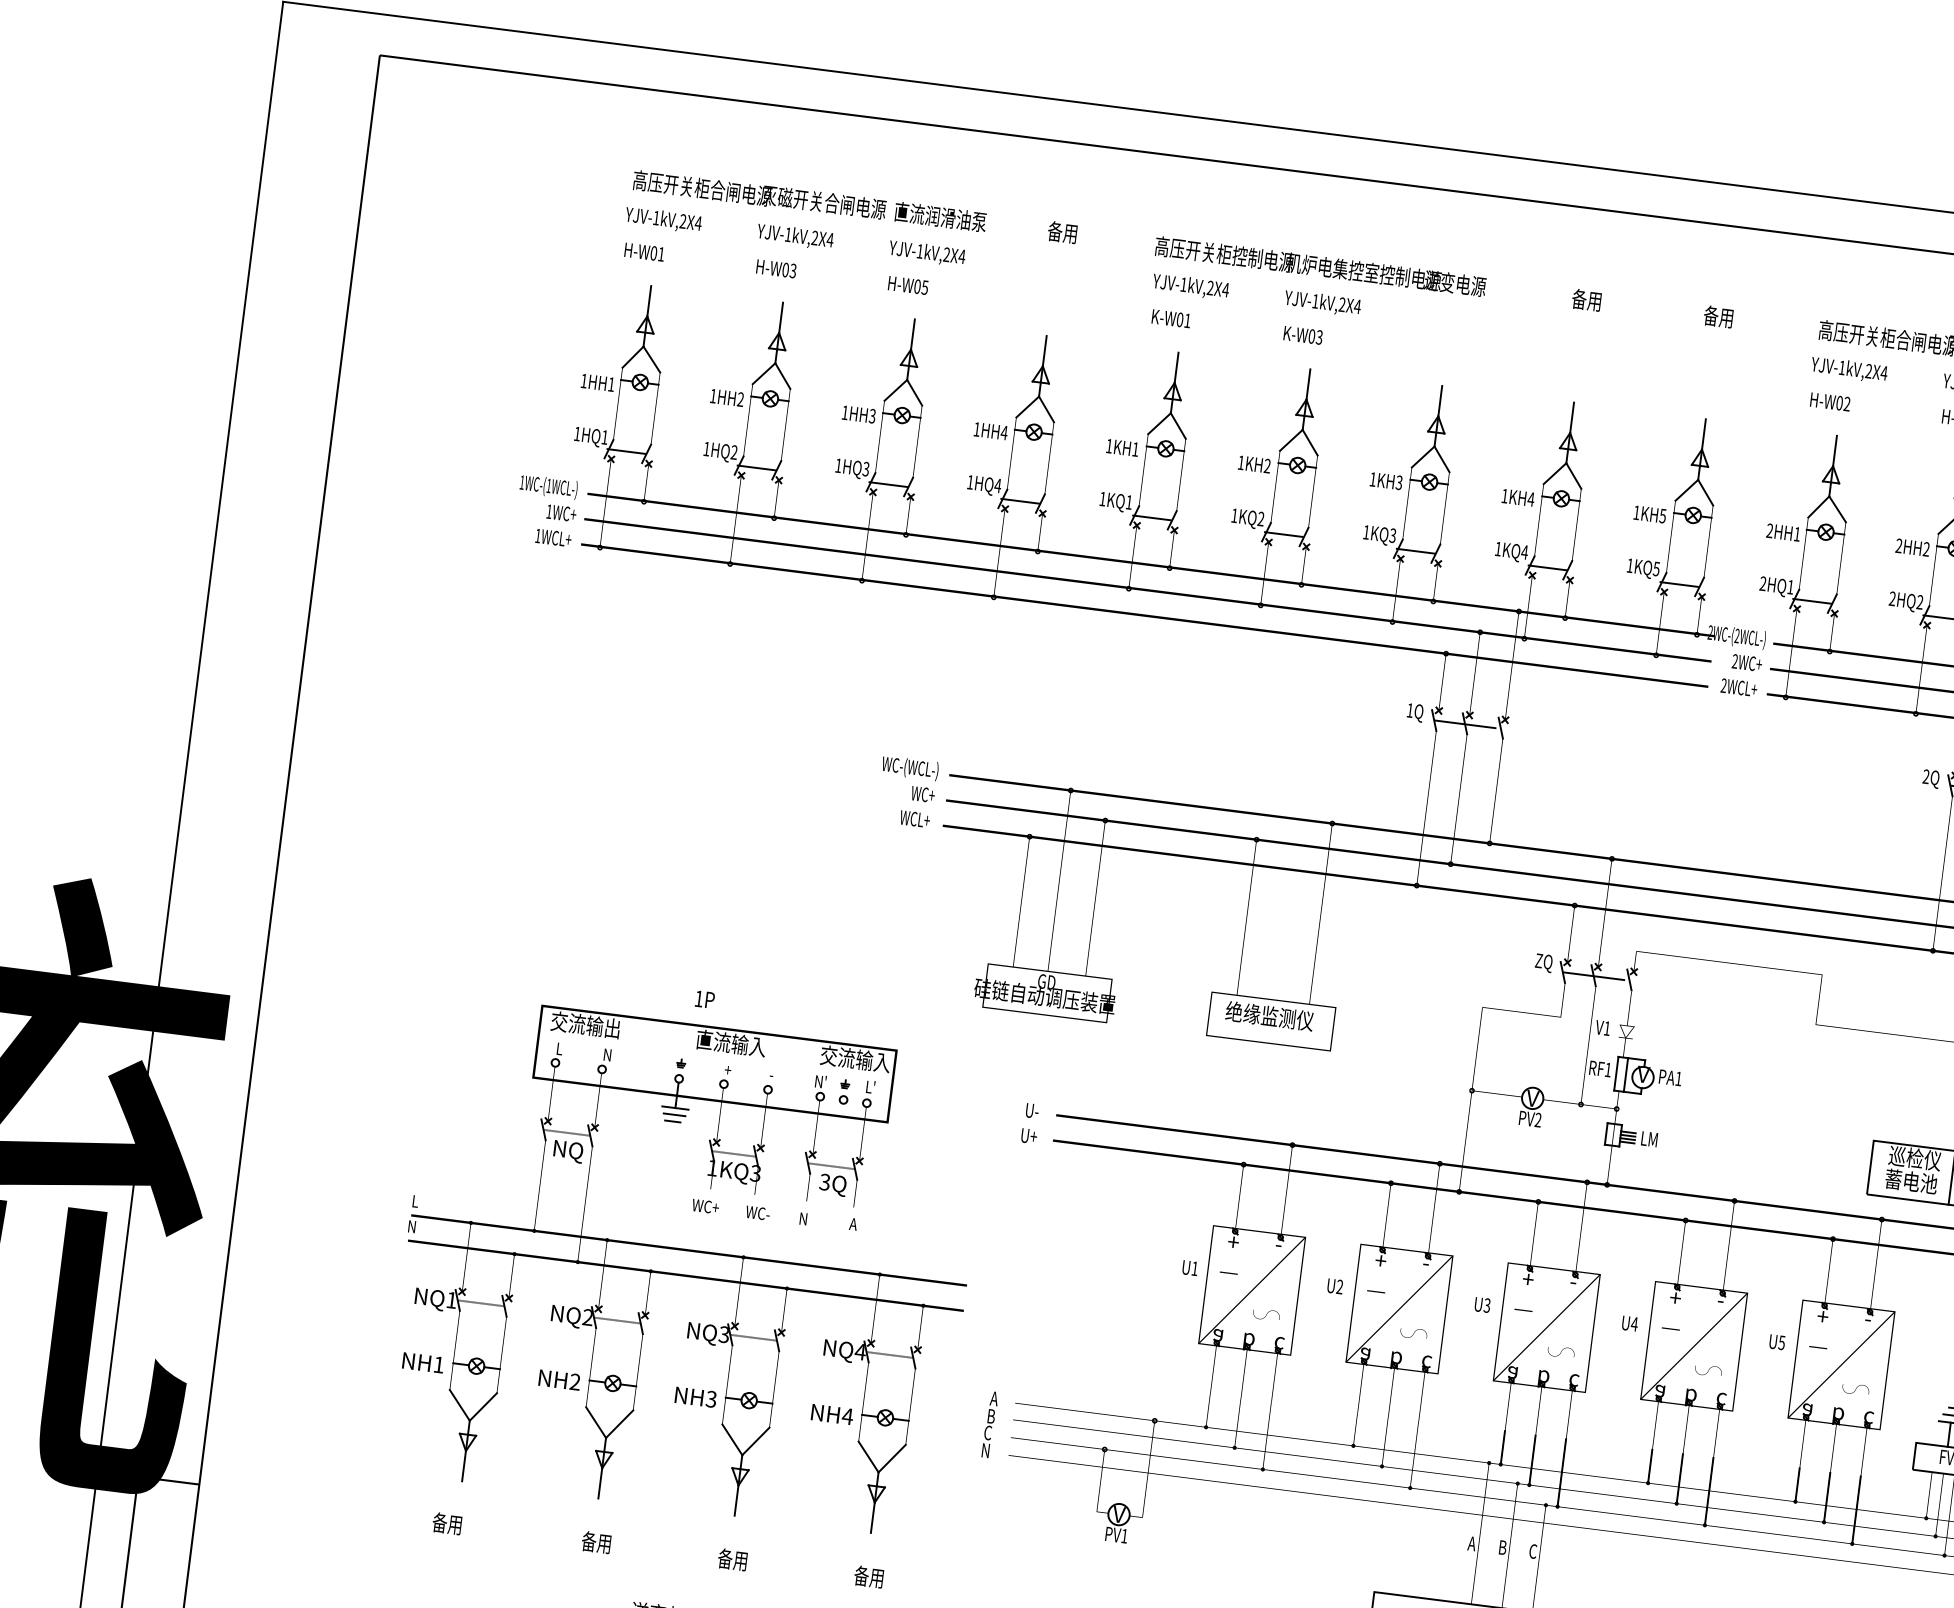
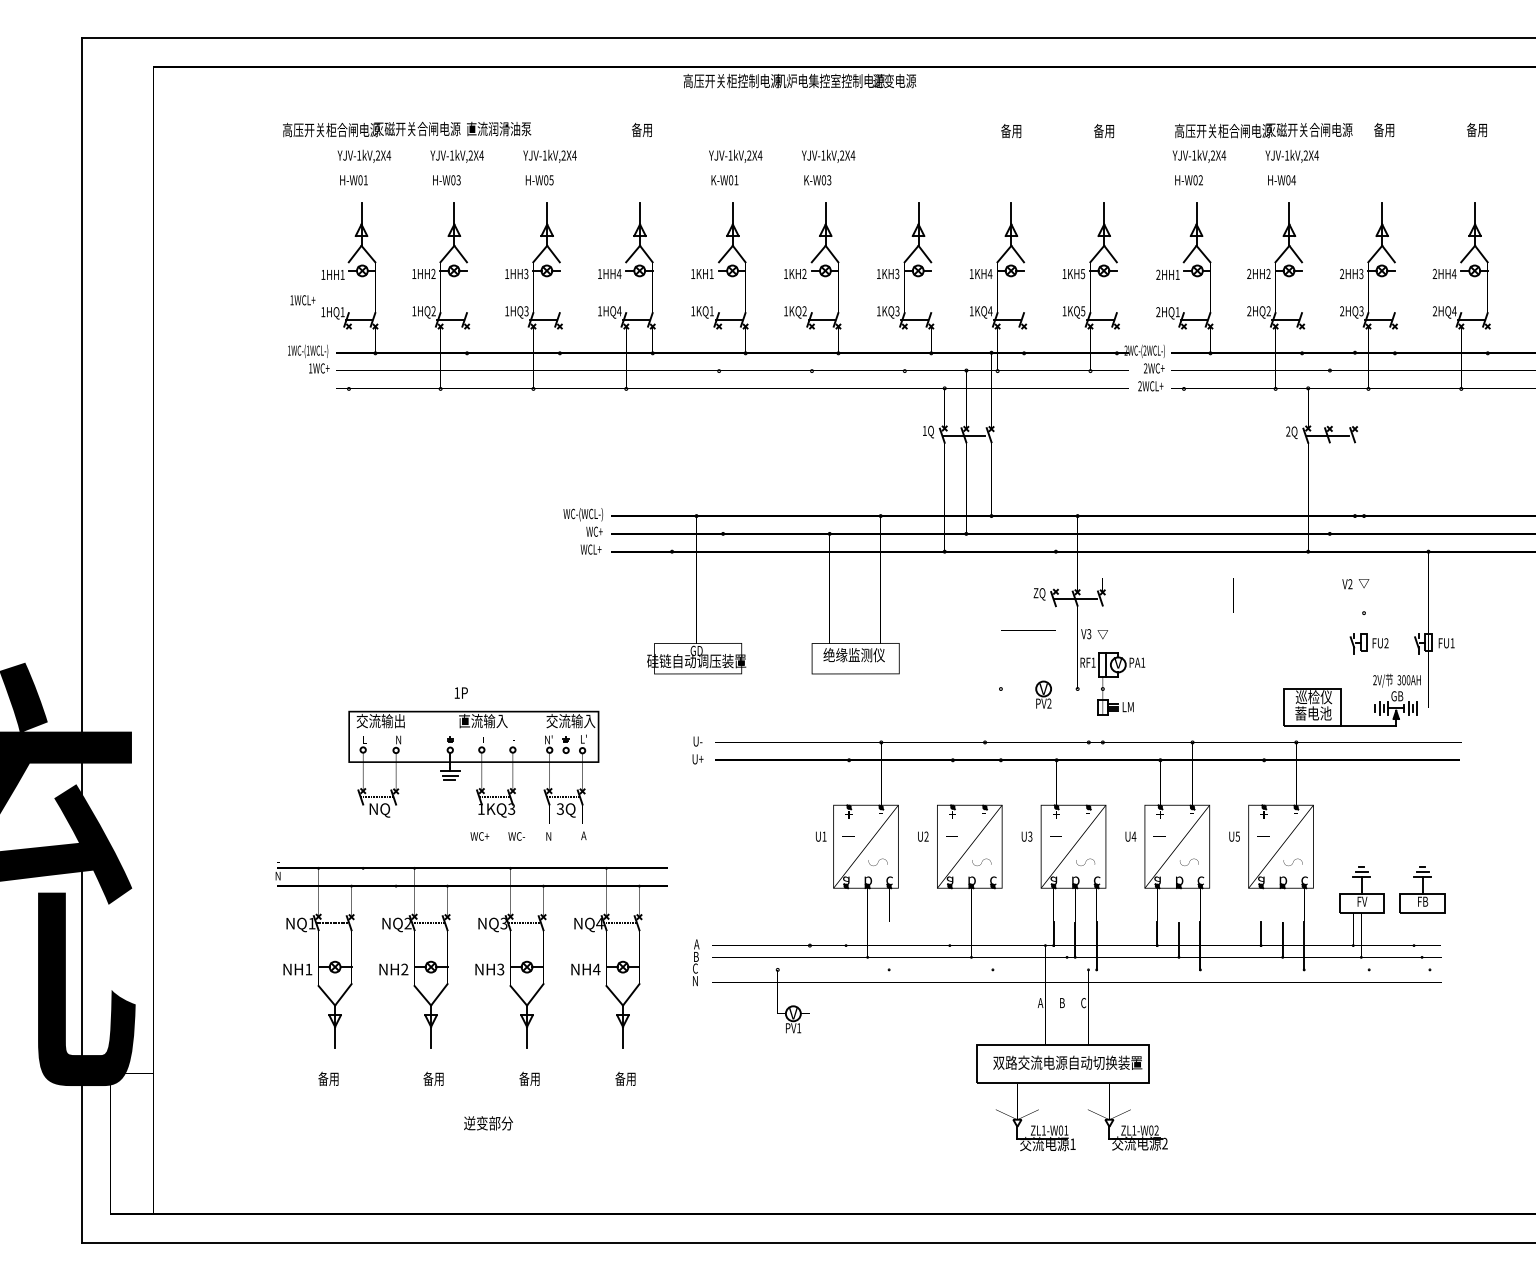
text: (810, 201) -> (407, 129), moved
text: (1320, 265) -> (799, 80), moved
text: (552, 538) -> (302, 300), moved
text: (1607, 1029) -> (1089, 634), V1 -> V3

